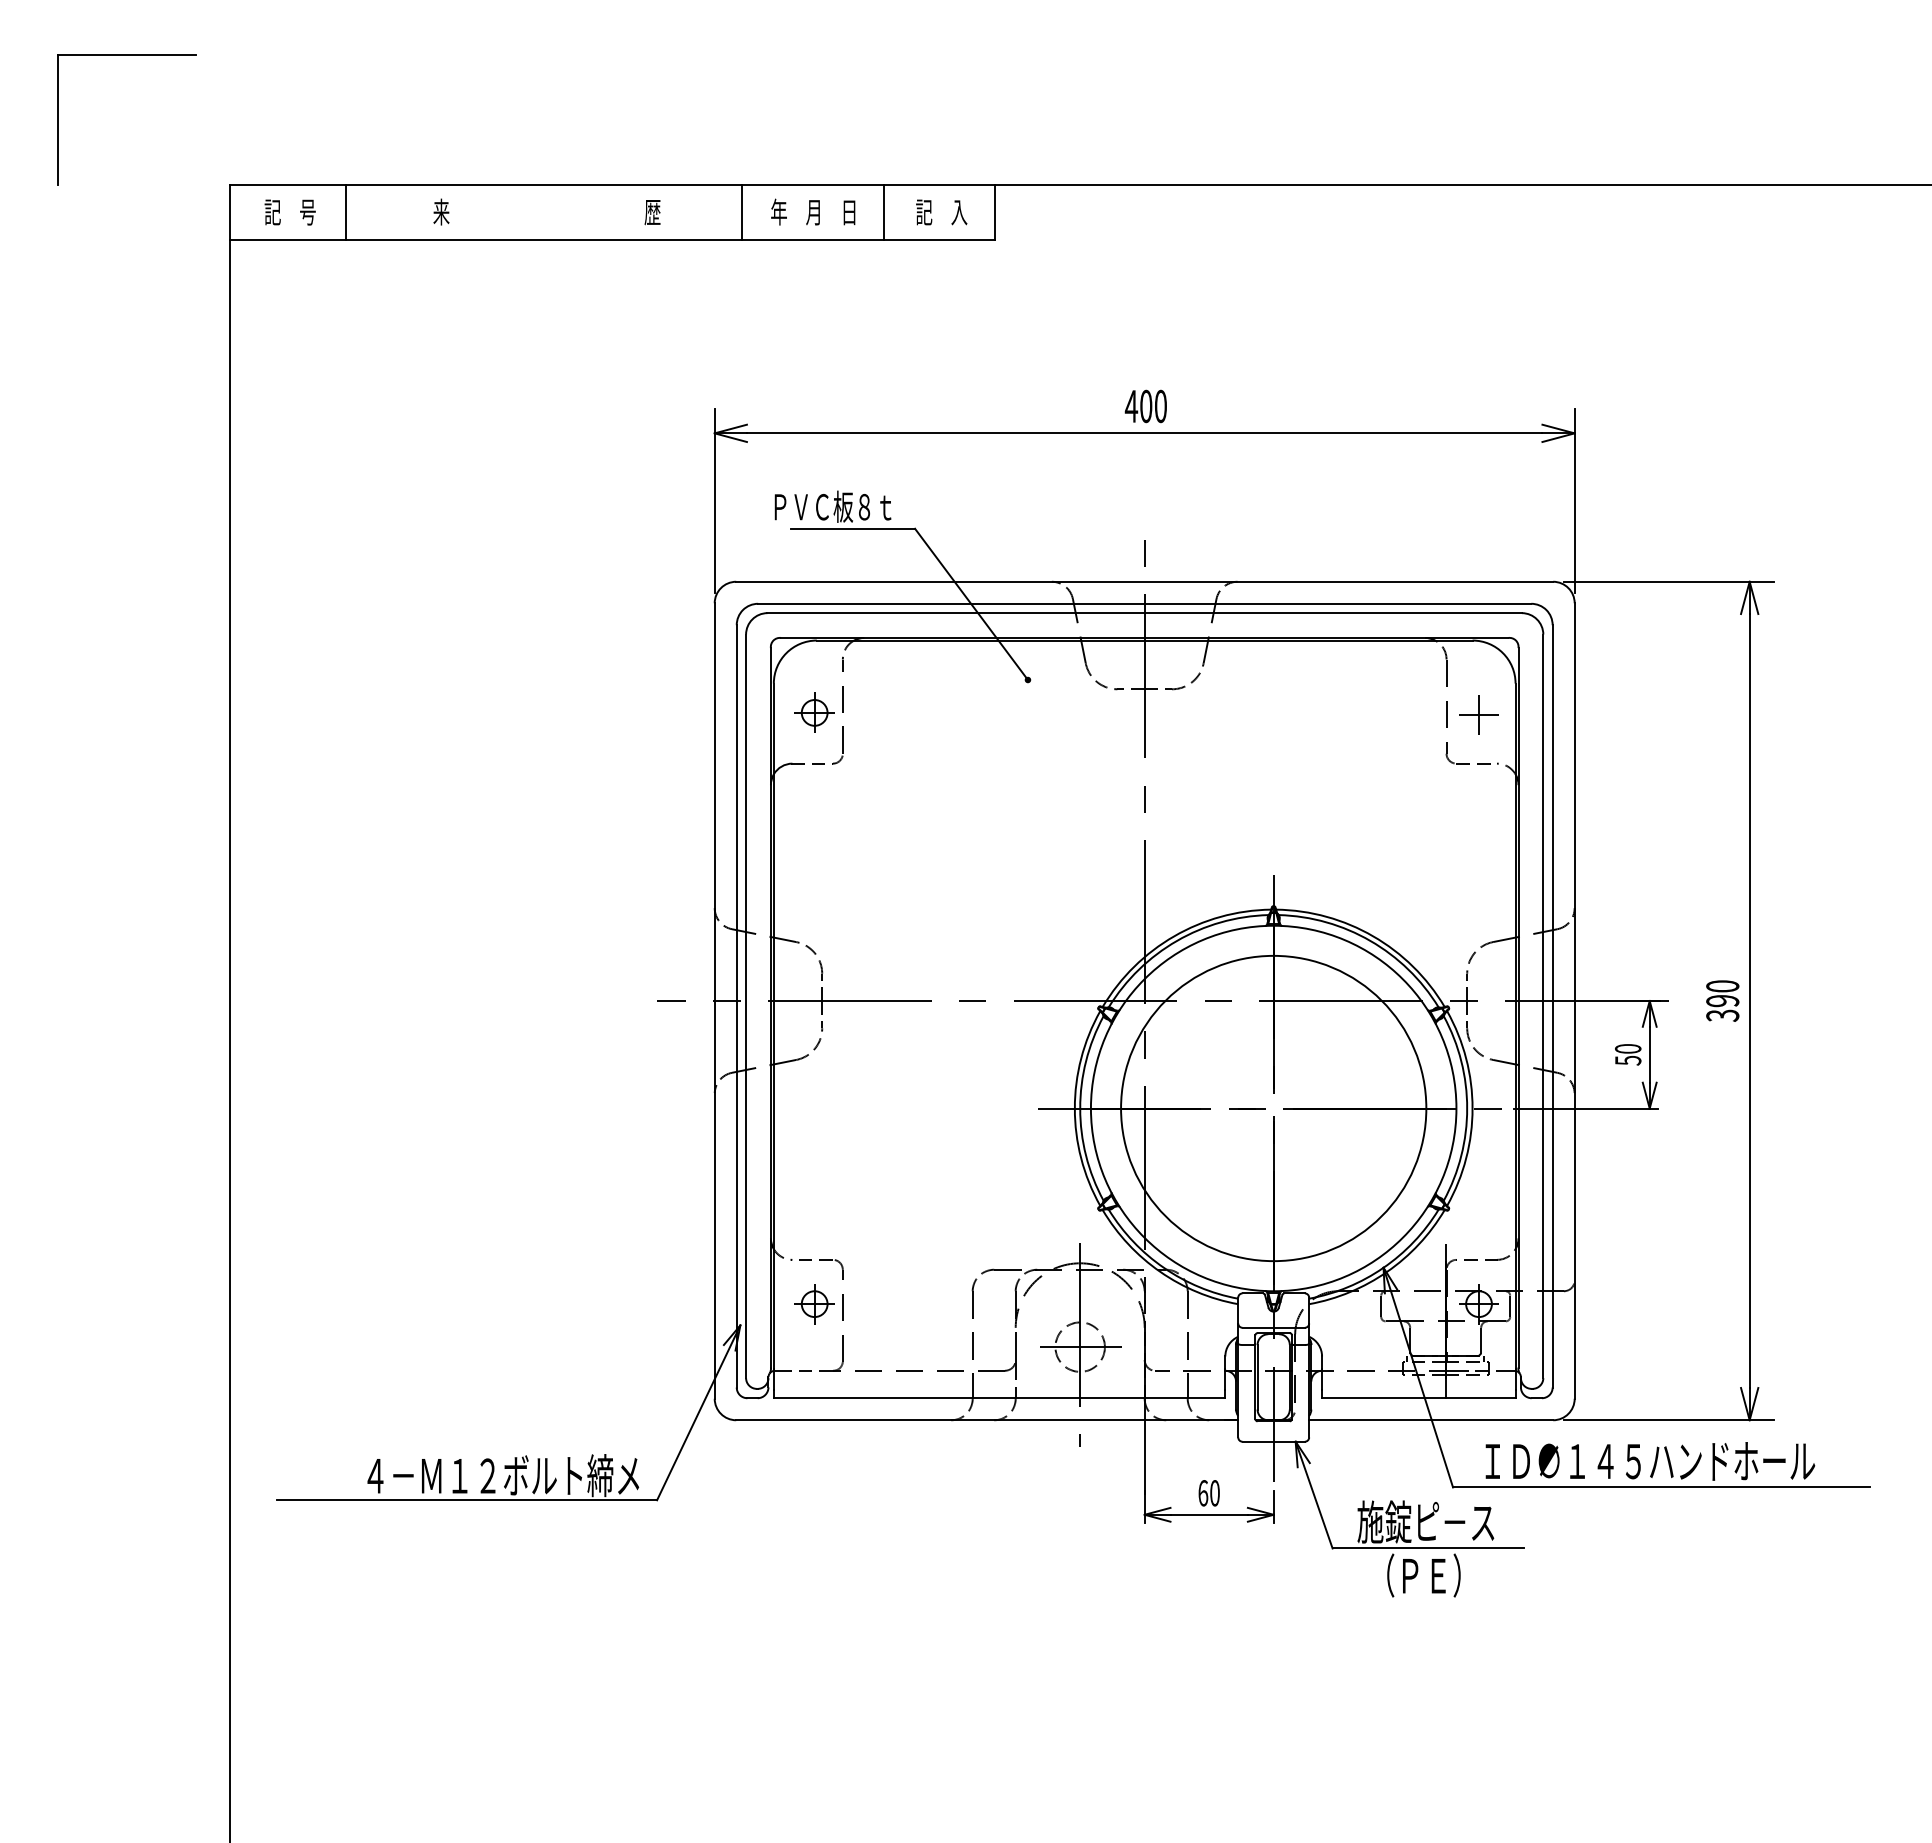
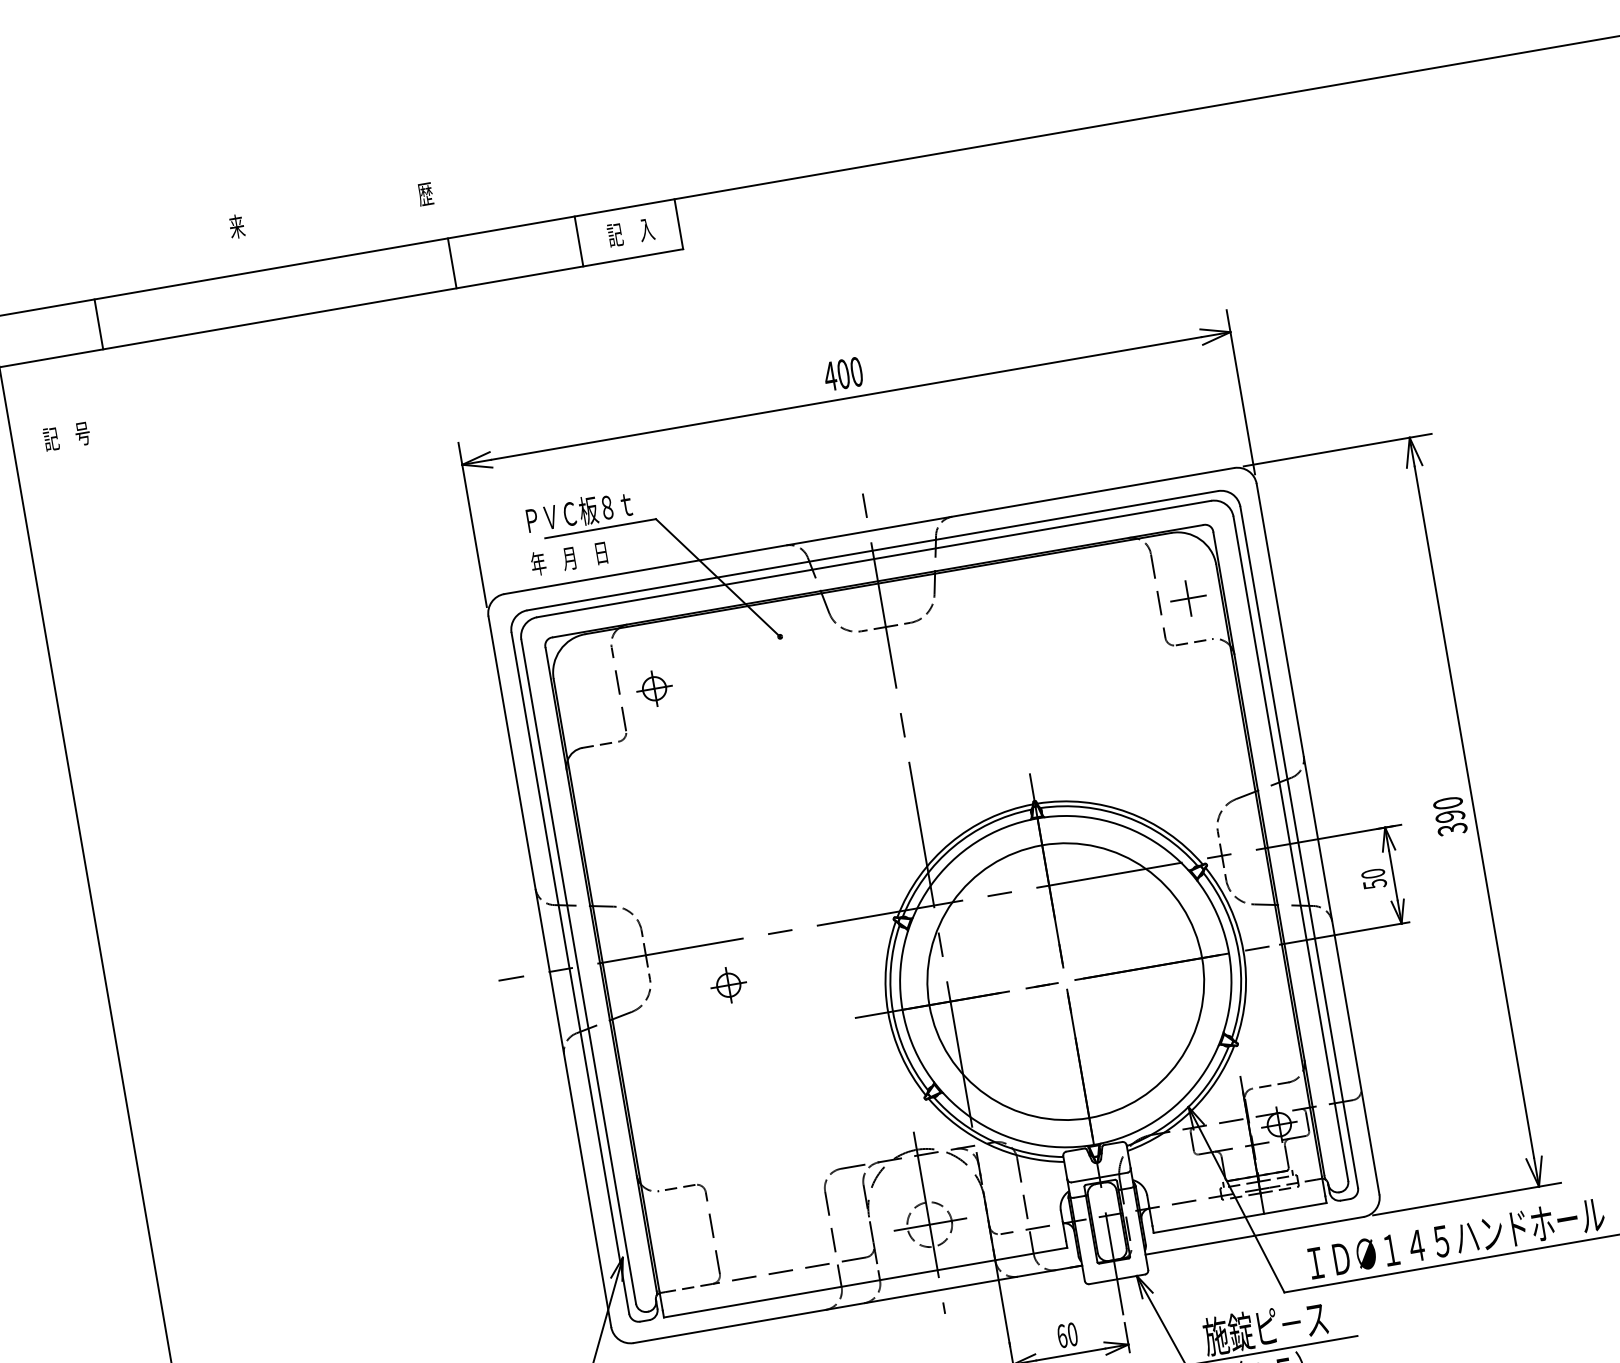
text: (546, 211) -> (330, 209), moved
text: (813, 211) -> (569, 557), moved
text: (289, 212) -> (66, 436), moved
part: (814, 712) -> (654, 688), moved
part: (814, 1304) -> (728, 985), moved

